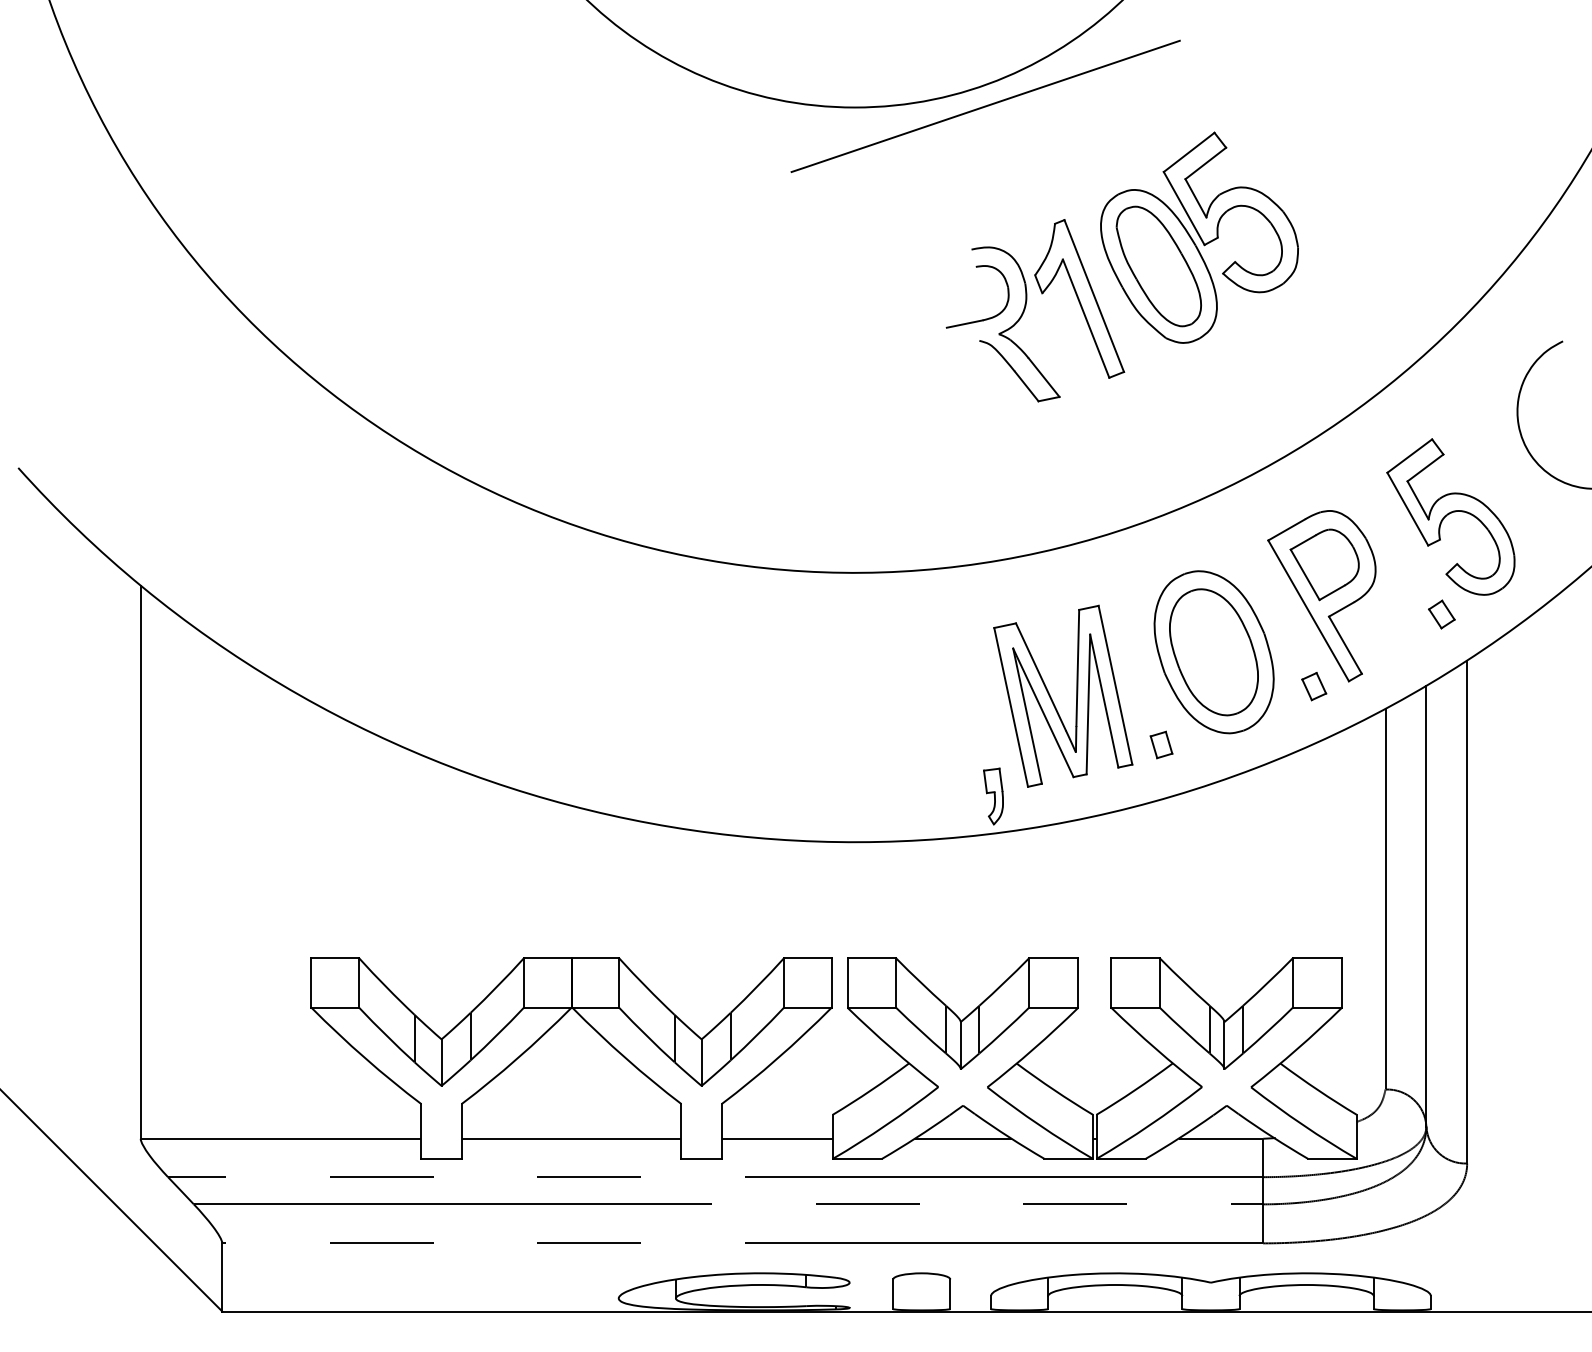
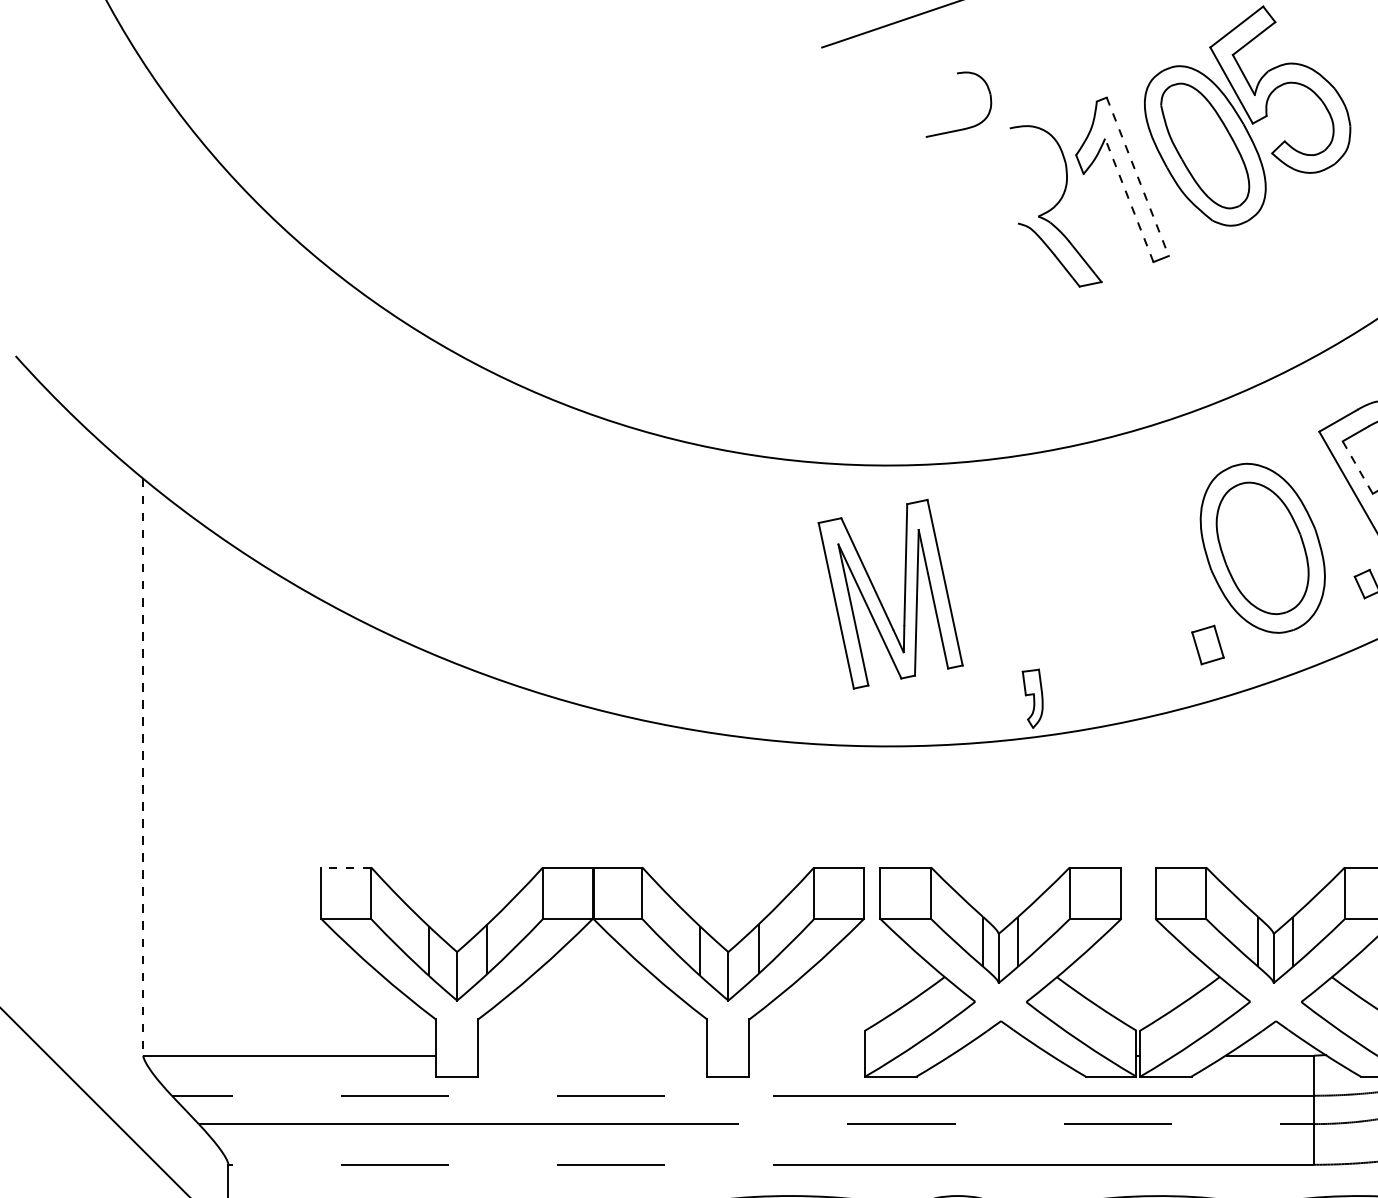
line: (1094, 296) -> (1138, 177), solid -> dashed
line: (1086, 318) -> (1129, 200), solid -> dashed
part: (980, 319) -> (961, 128), moved
line: (1305, 574) -> (1358, 467), solid -> dashed
part: (1053, 701) -> (880, 599), moved
part: (1161, 744) -> (1207, 644), size x1.4
line: (140, 862) -> (143, 767), solid -> dashed
line: (335, 958) -> (346, 867), solid -> dashed
line: (571, 1138) -> (592, 1055), removed
line: (776, 1138) -> (806, 1055), removed
line: (962, 1138) -> (1000, 1055), removed

